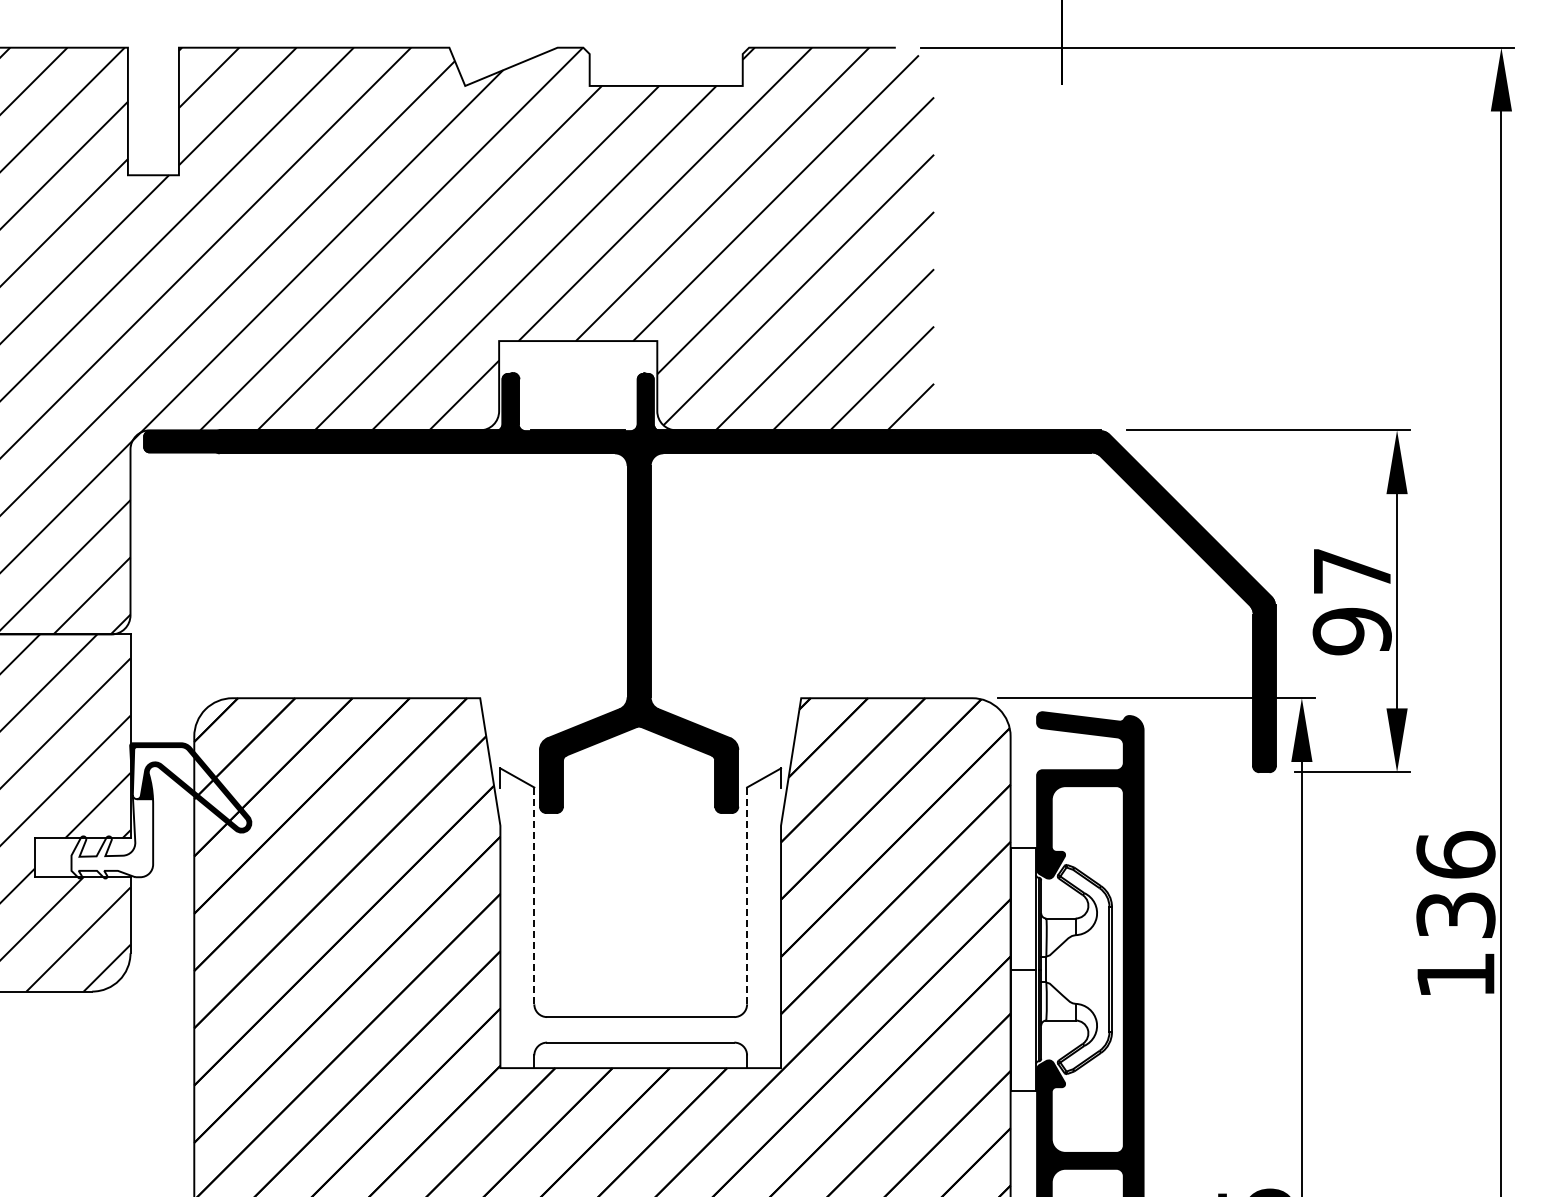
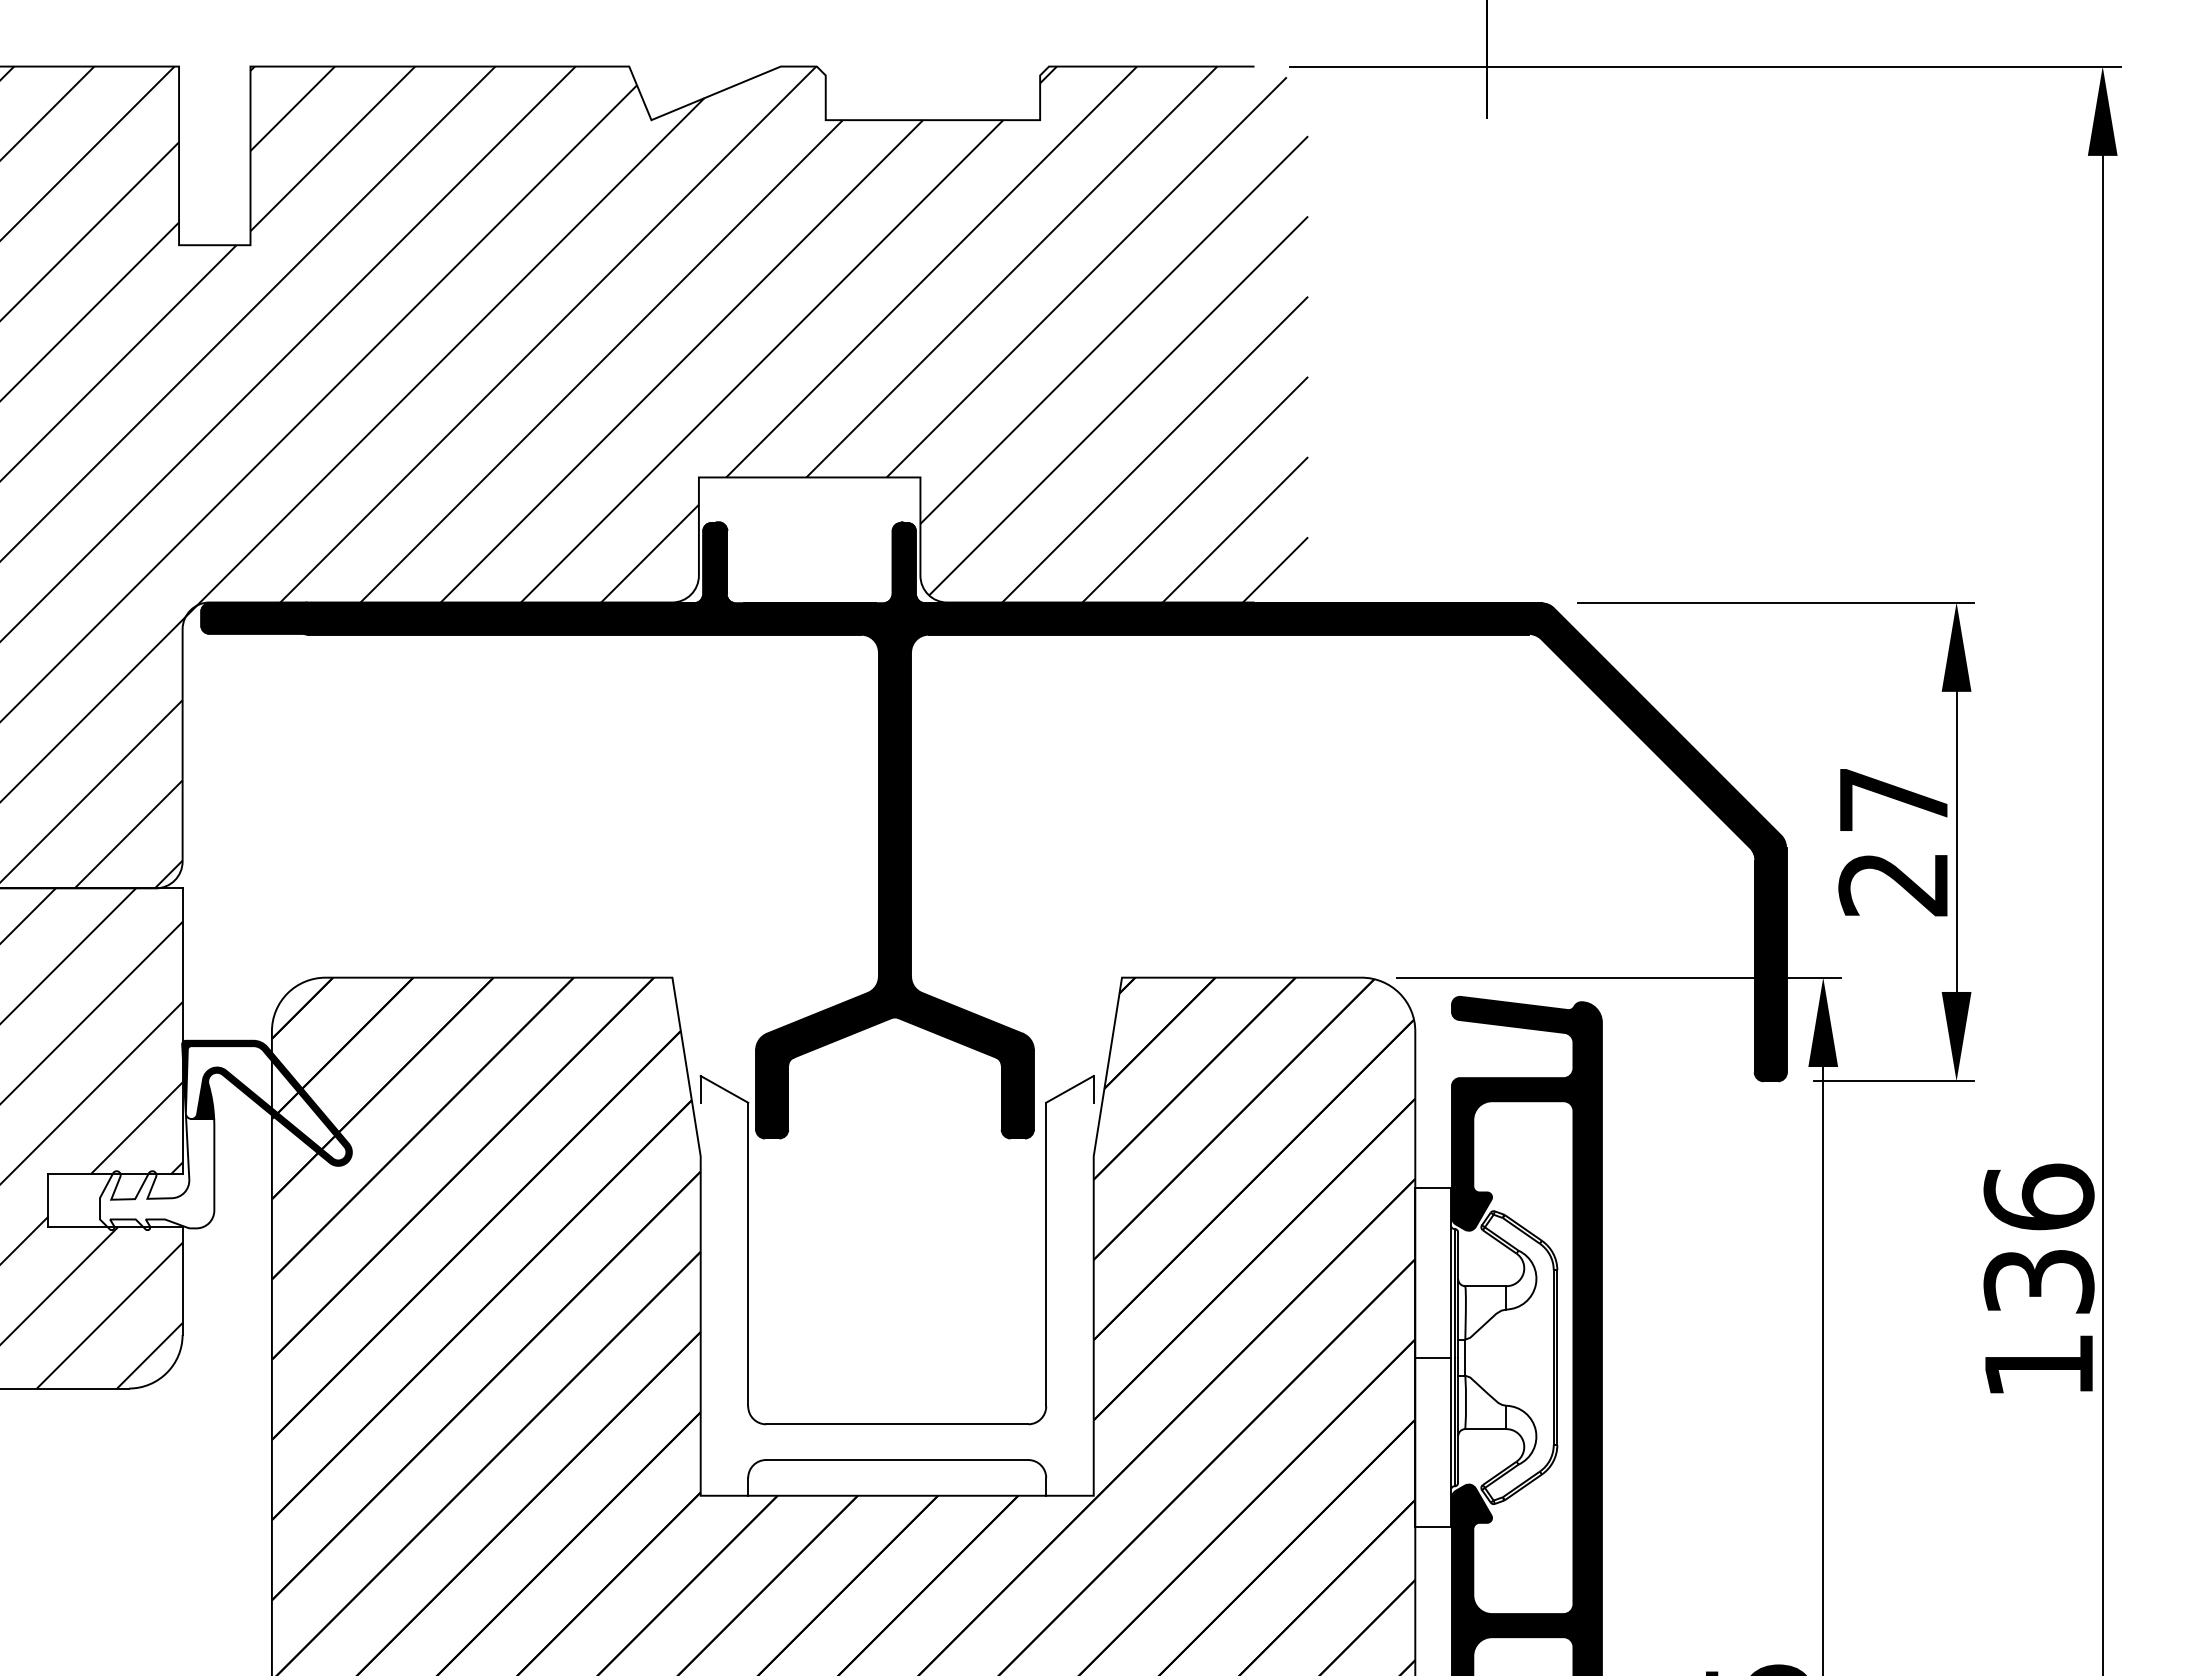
text: (1351, 631) -> (1892, 884), 97 -> 27
line: (534, 896) -> (748, 1255), dashed -> solid
line: (747, 896) -> (1046, 1255), dashed -> solid

